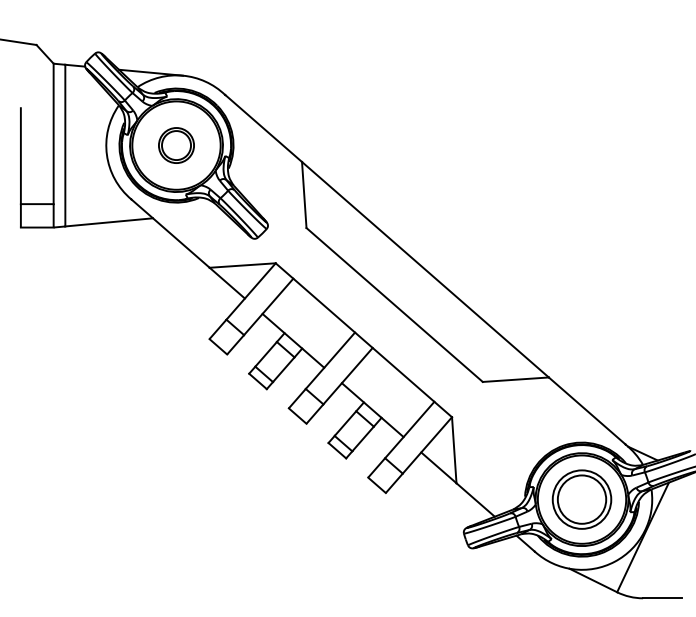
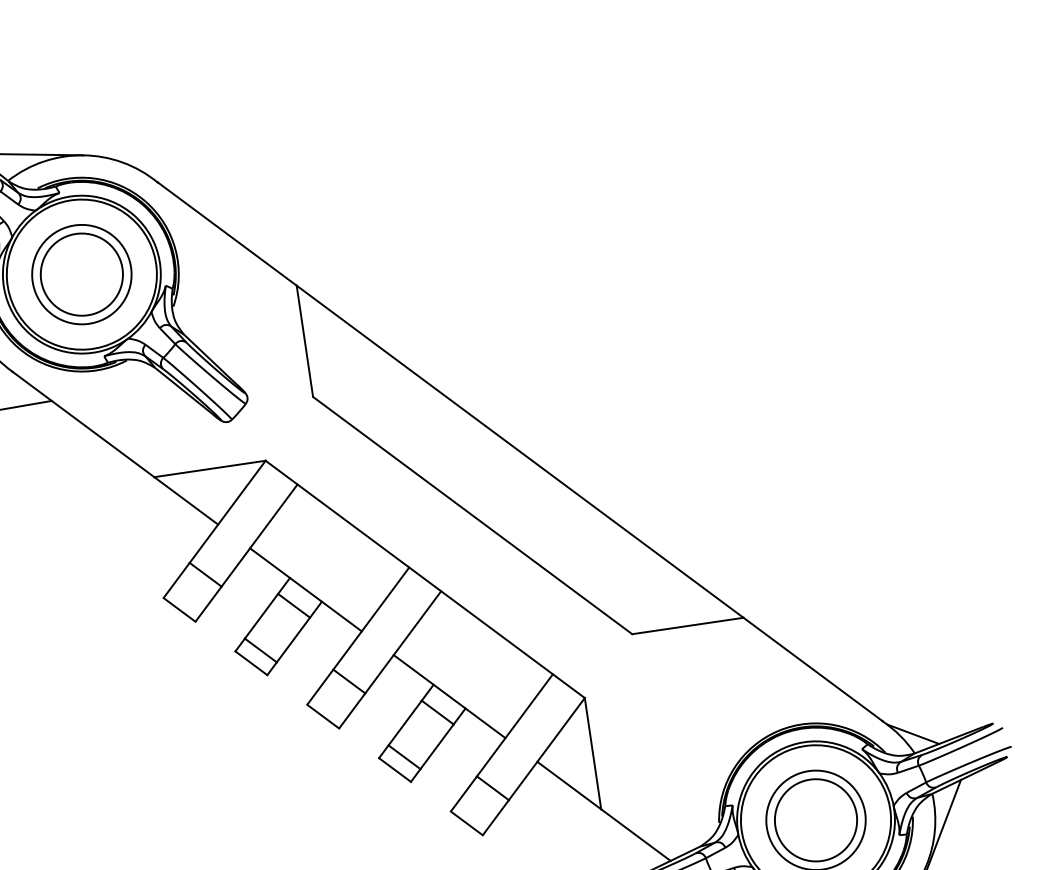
part: (176, 145) -> (81, 274), size x1.67

